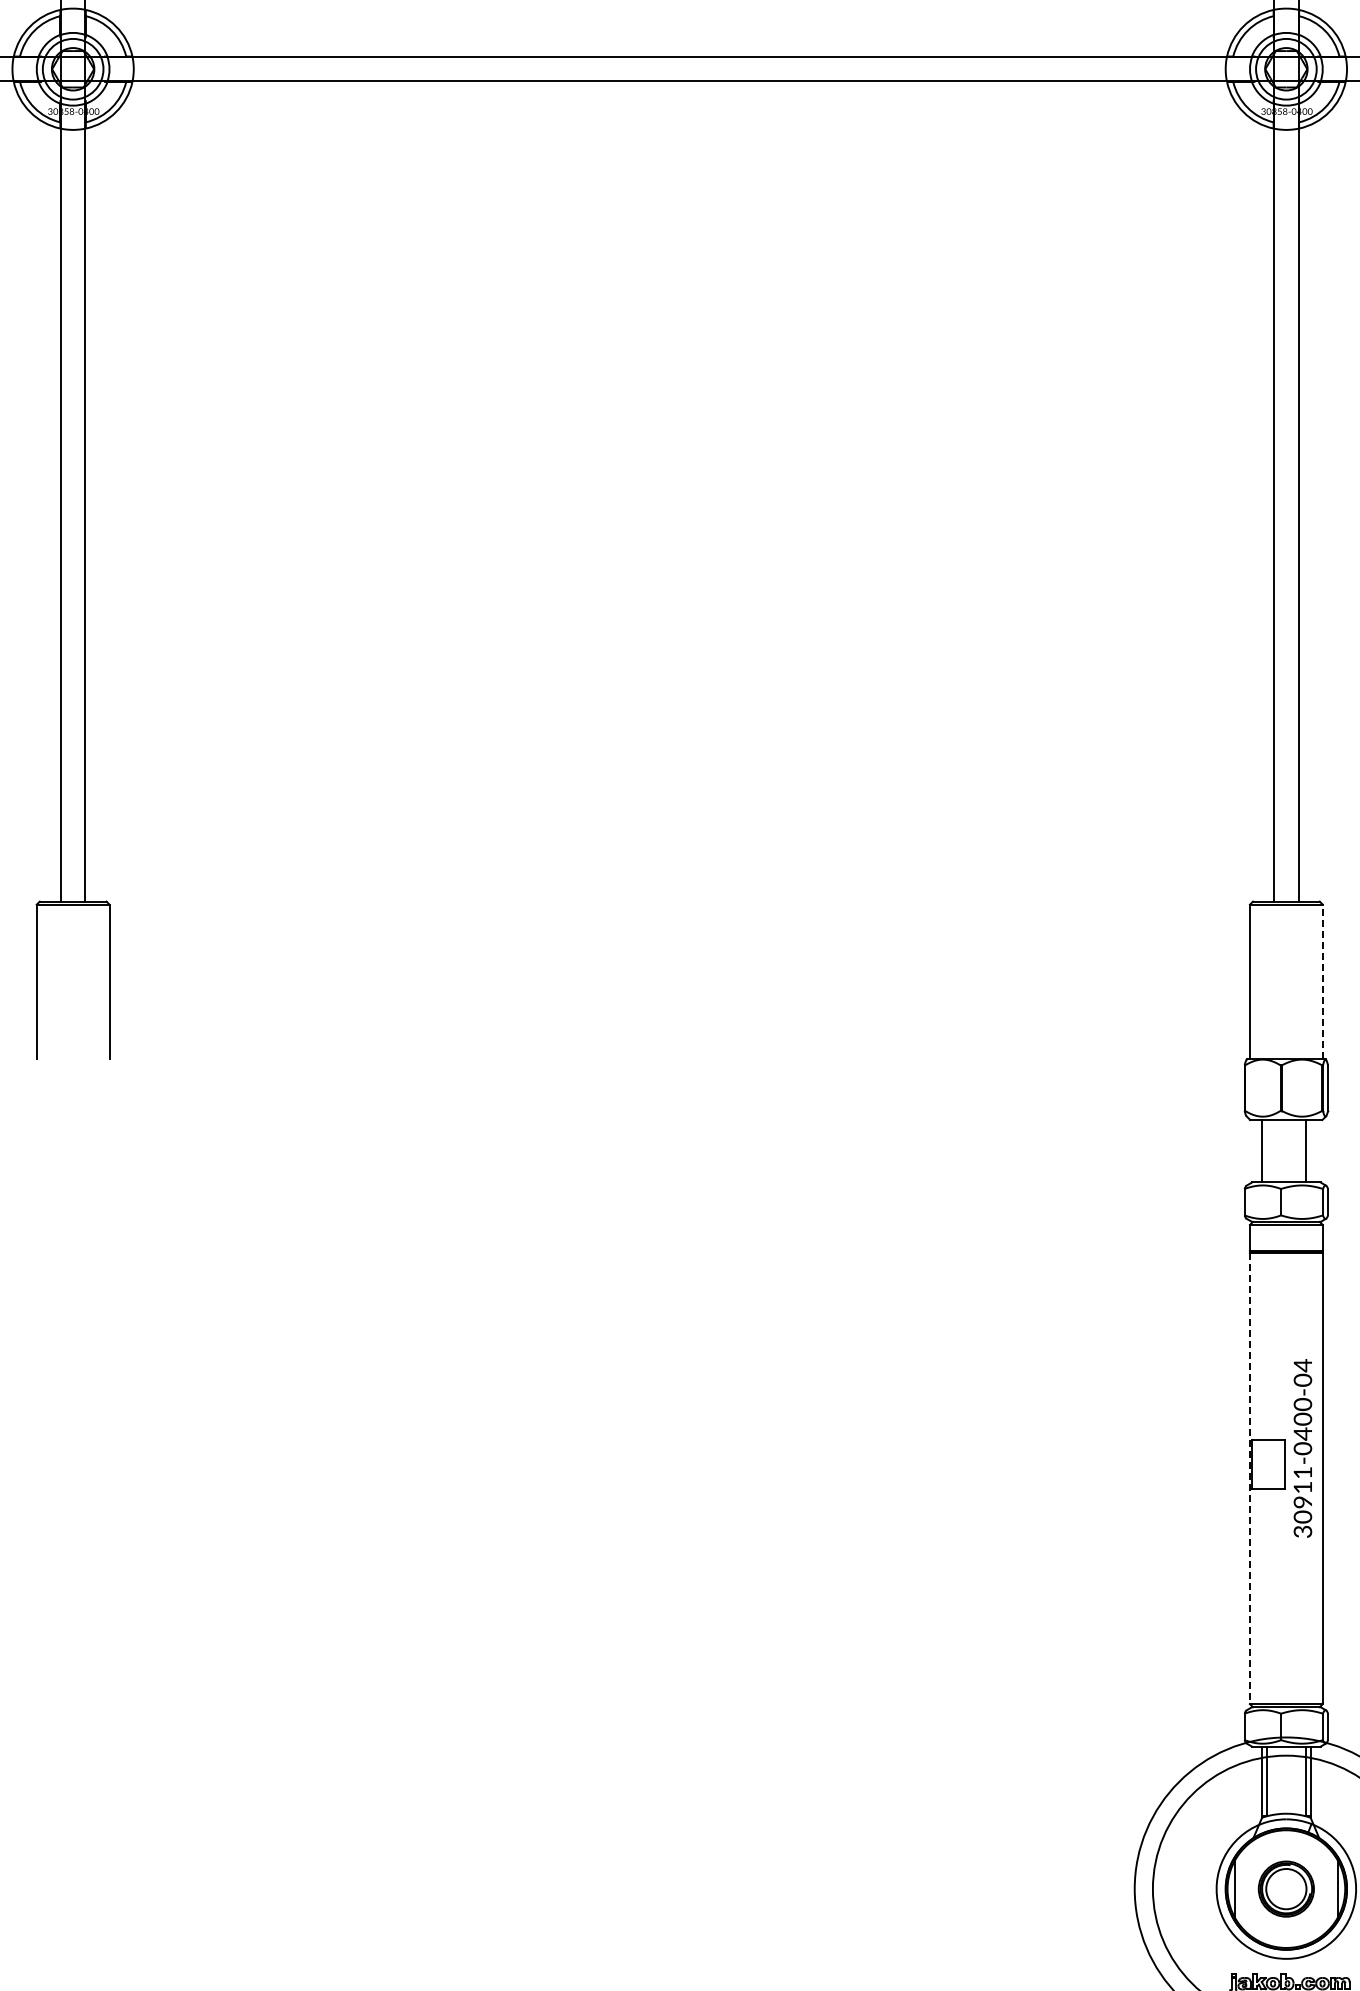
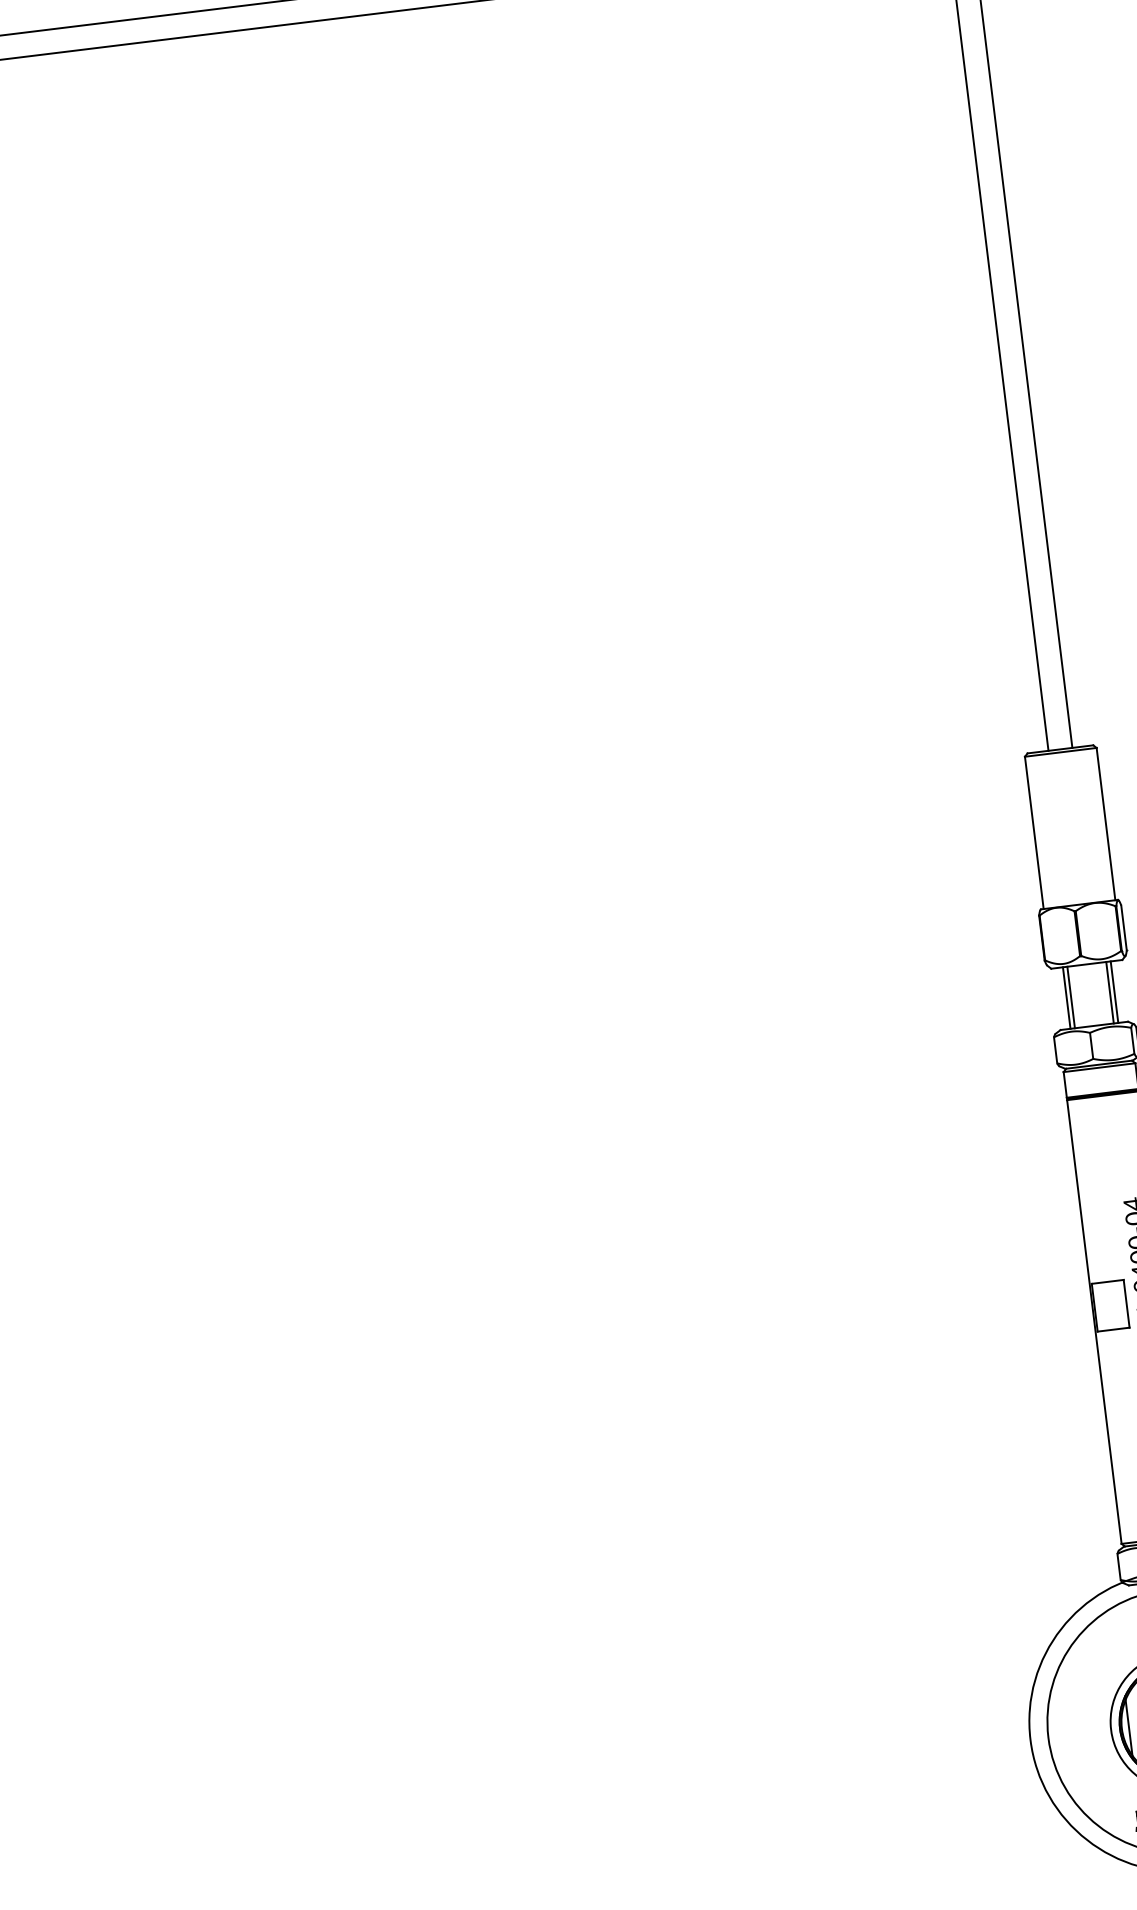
line: (1322, 981) -> (1105, 823), dashed -> solid
line: (1266, 1151) -> (1071, 997), added
line: (1310, 1151) -> (1114, 992), added
line: (1249, 1479) -> (1093, 1322), dashed -> solid

